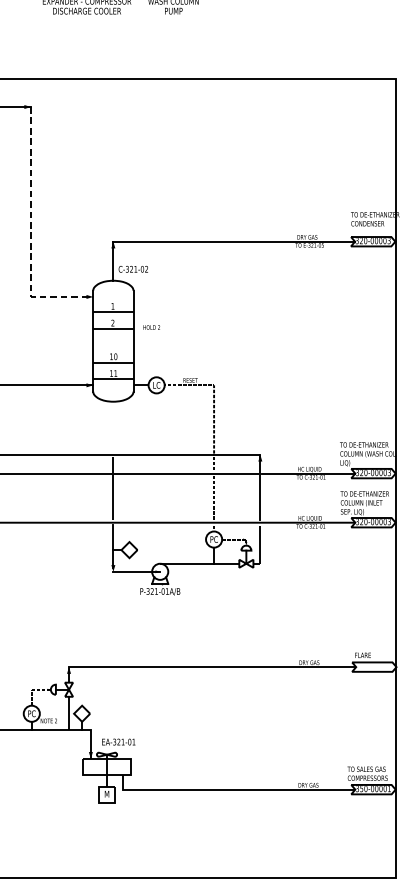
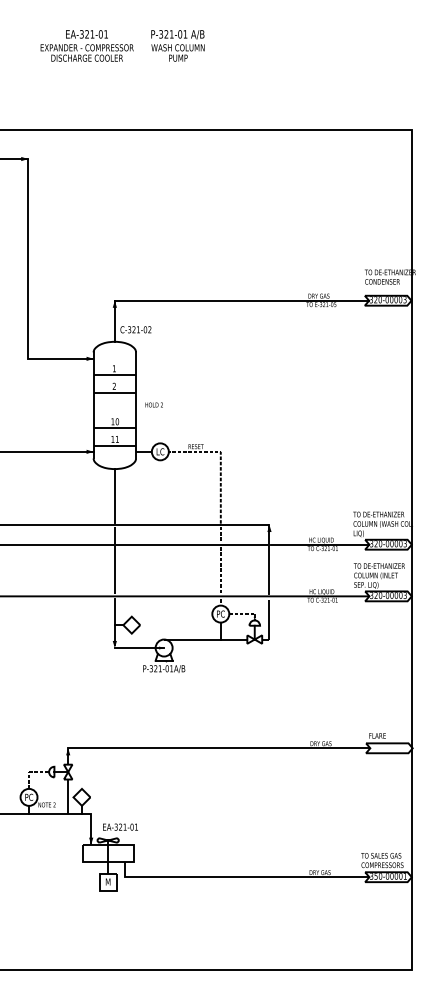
line: (31, 233) -> (28, 292), dashed -> solid
text: (151, 327) -> (153, 404), moved
line: (113, 426) -> (114, 495), added

